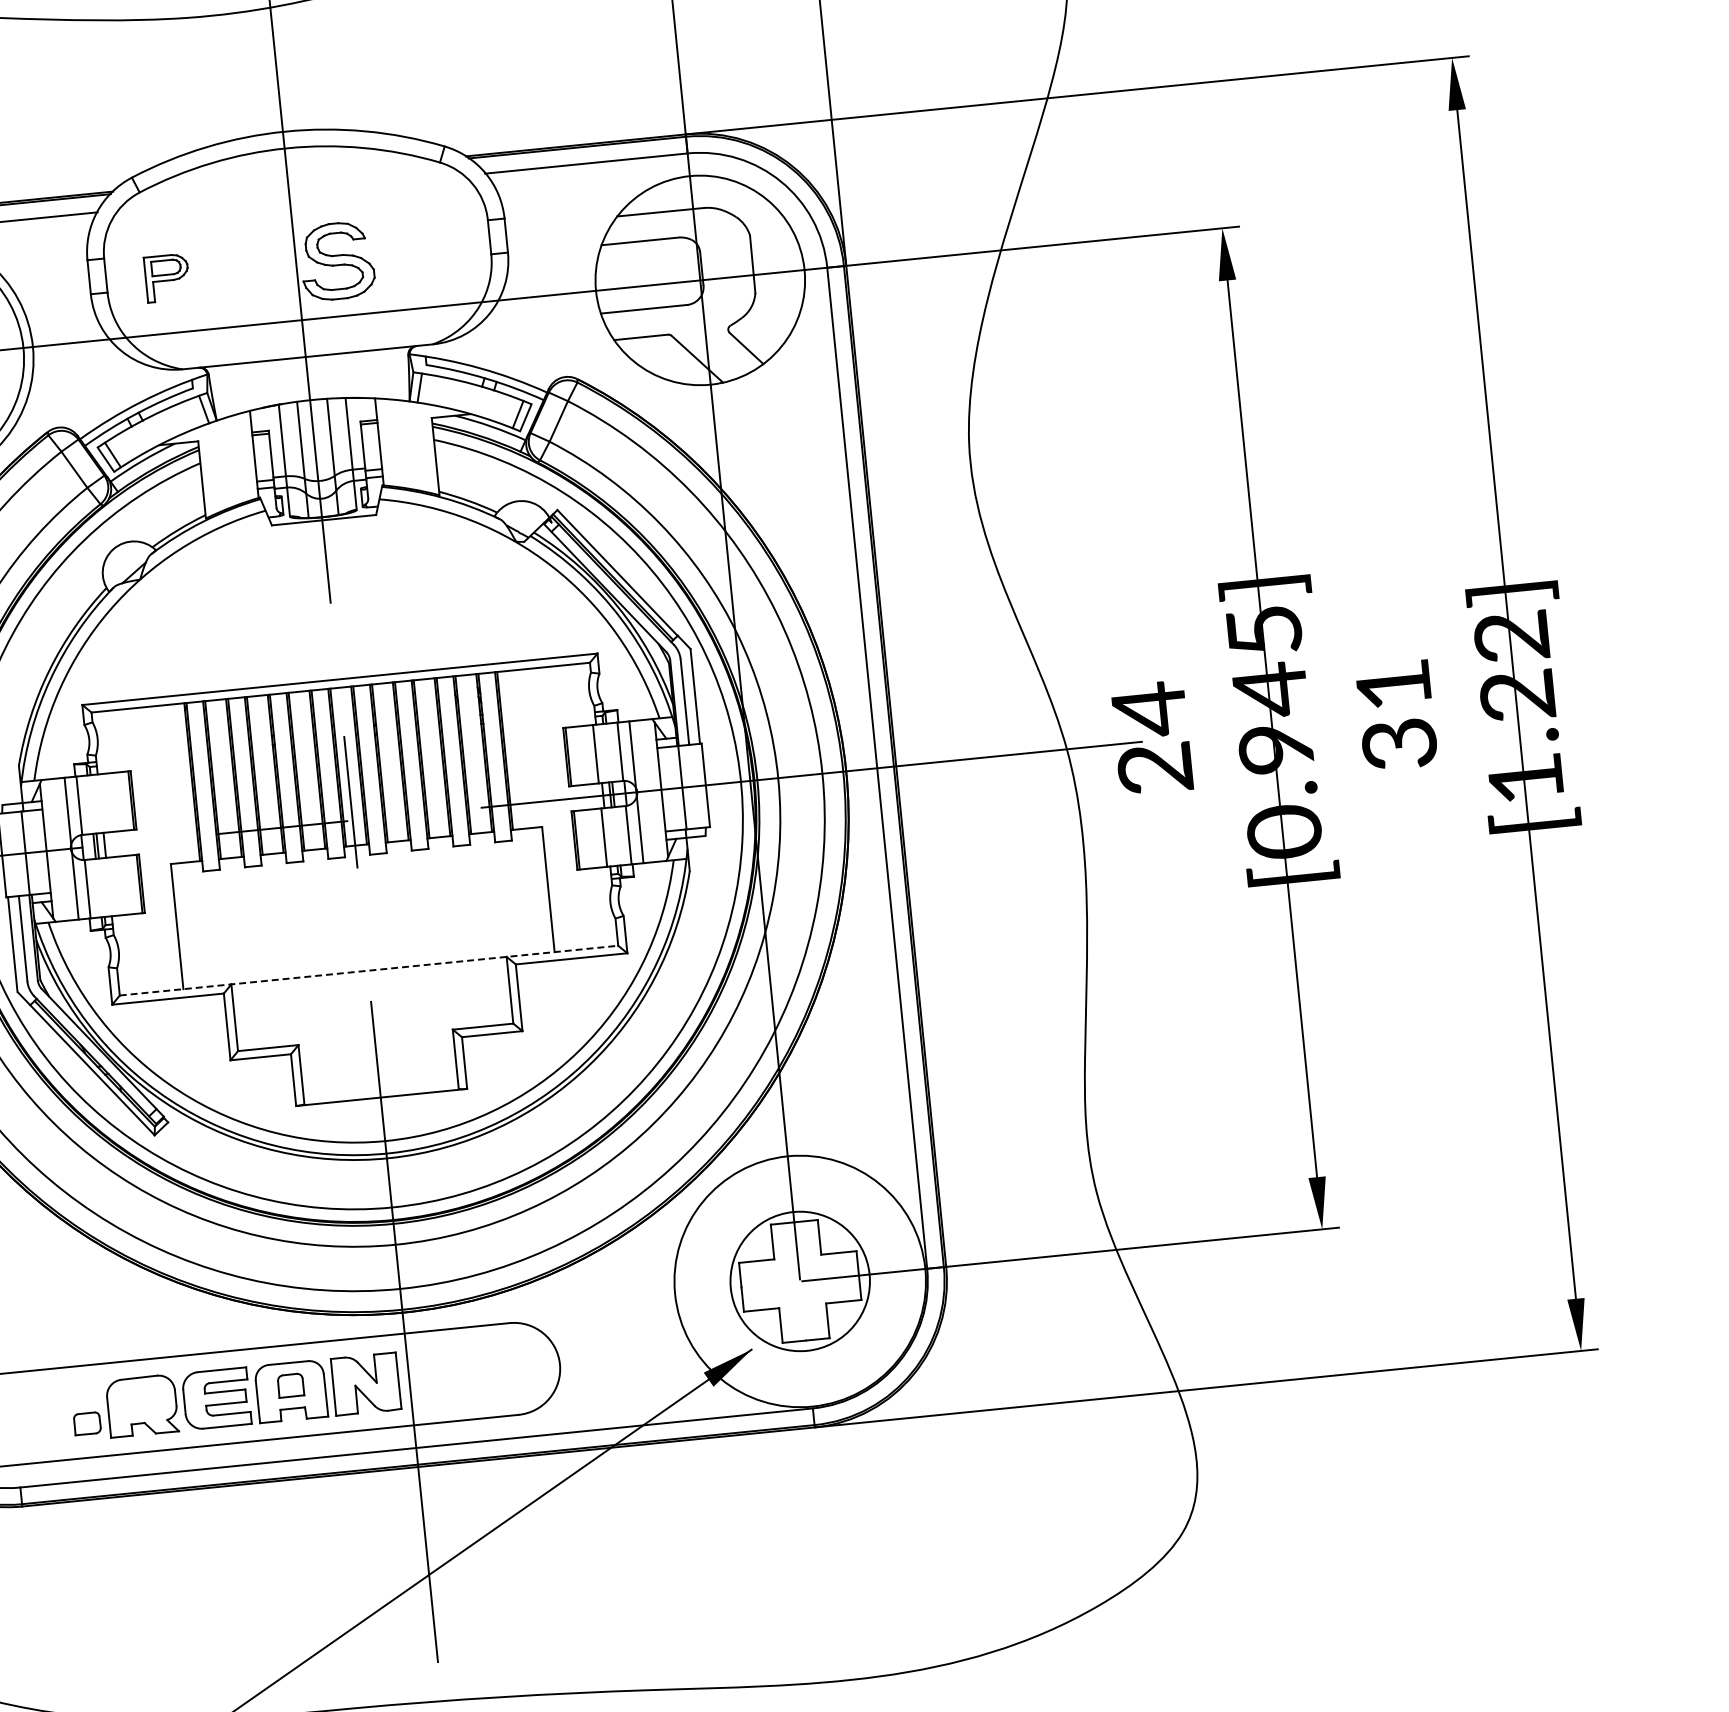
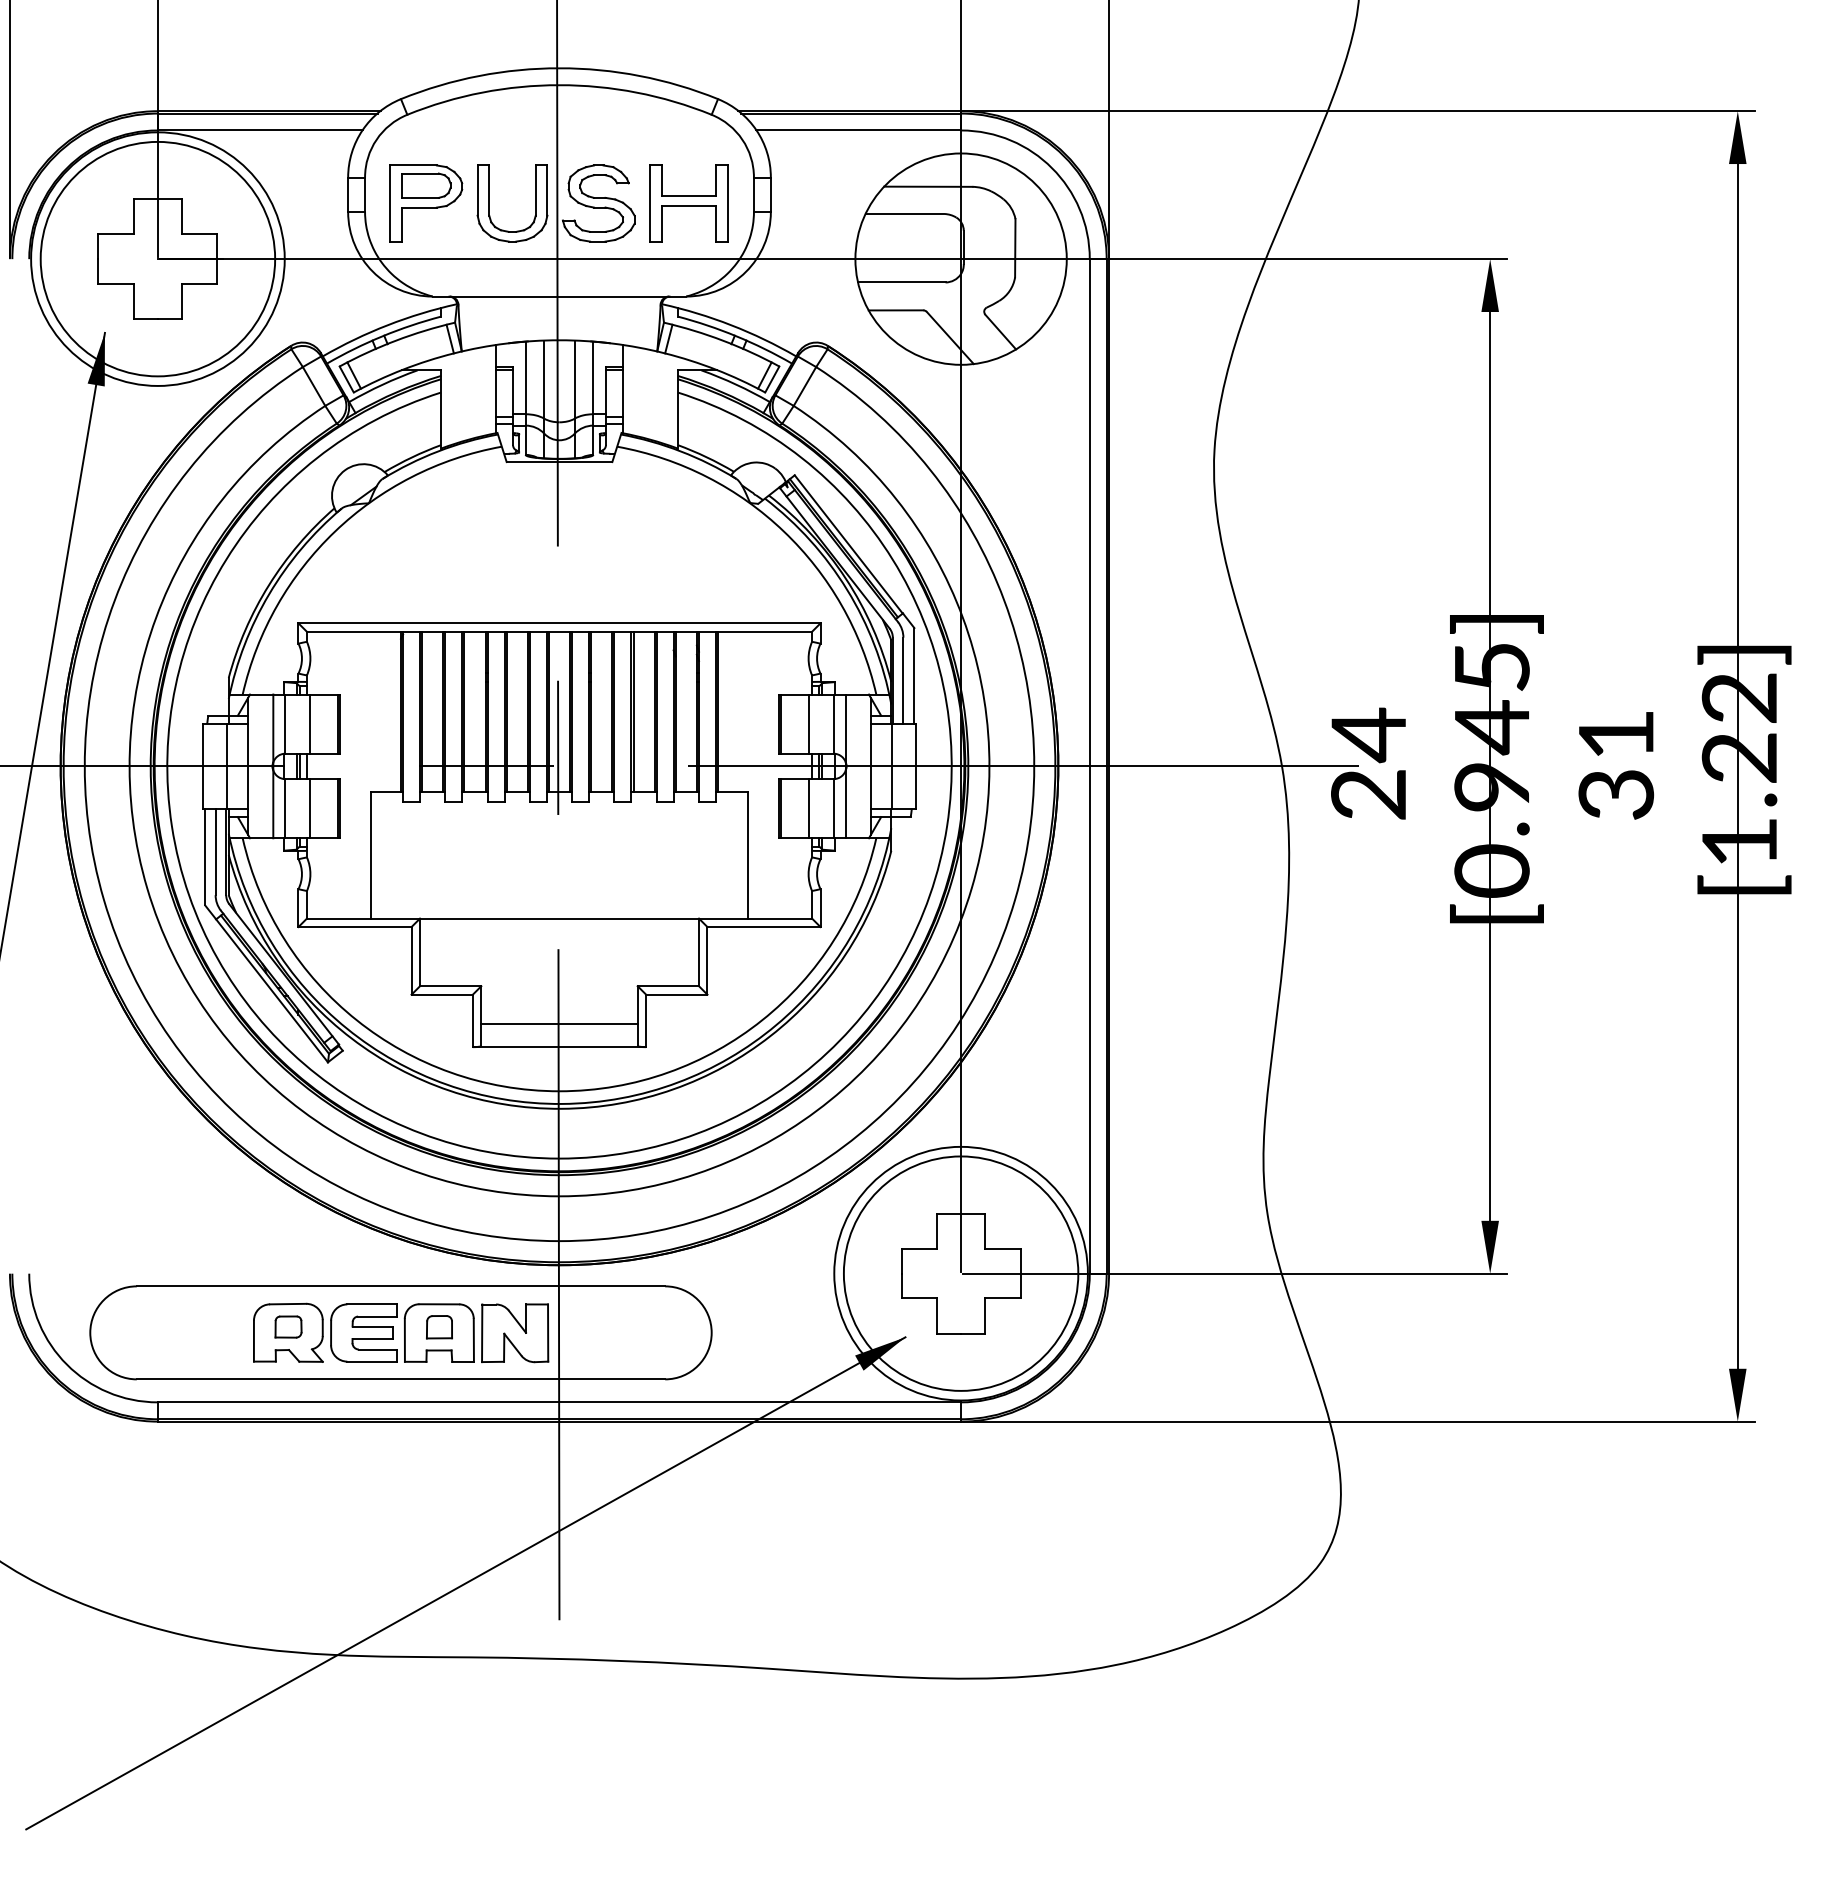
part: (425, 252) -> (688, 203), added
part: (229, 271) -> (489, 203), added
part: (167, 278) -> (426, 203), size x1.67
line: (104, 802) -> (310, 723), added
line: (112, 886) -> (310, 808), added
line: (368, 970) -> (559, 918), dashed -> solid
line: (379, 1075) -> (559, 1024), added
circle: (799, 1281) -> (960, 1273), size x1.67
part: (87, 1423) -> (288, 1326), moved

